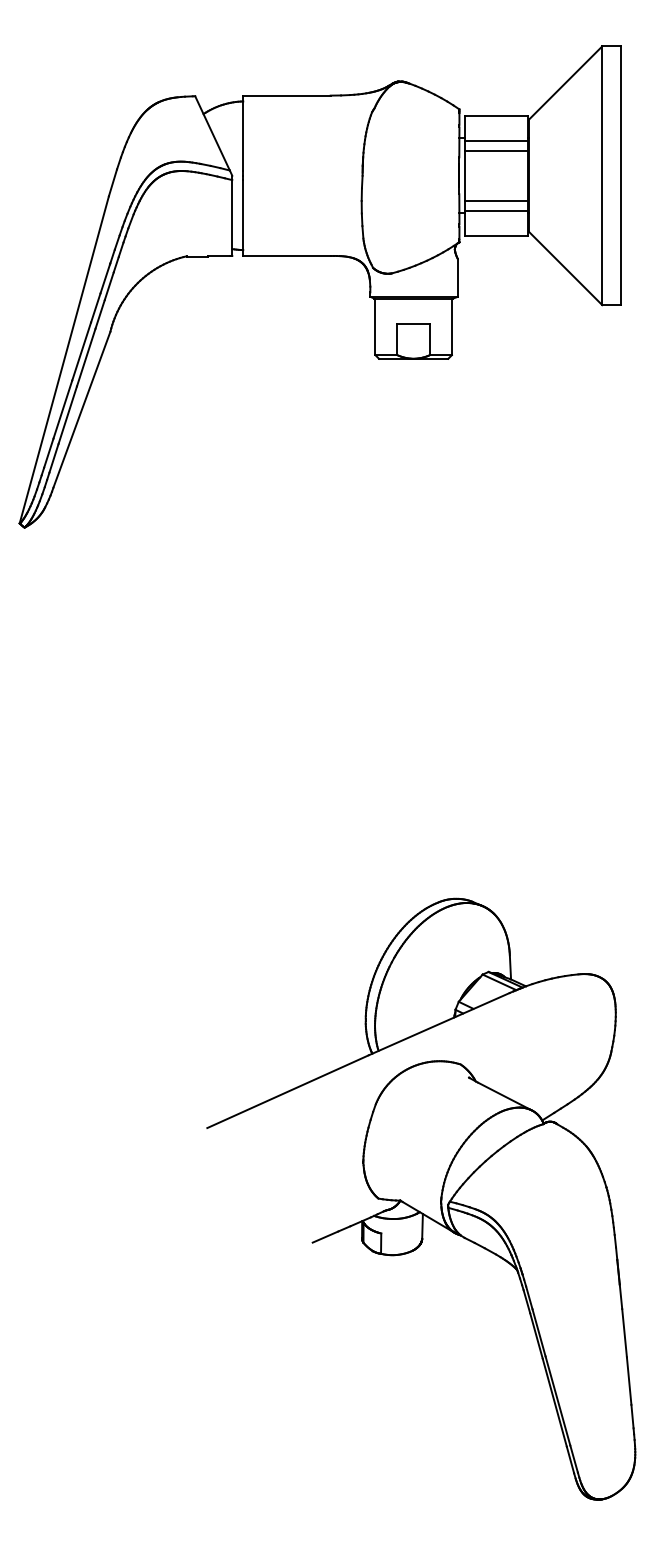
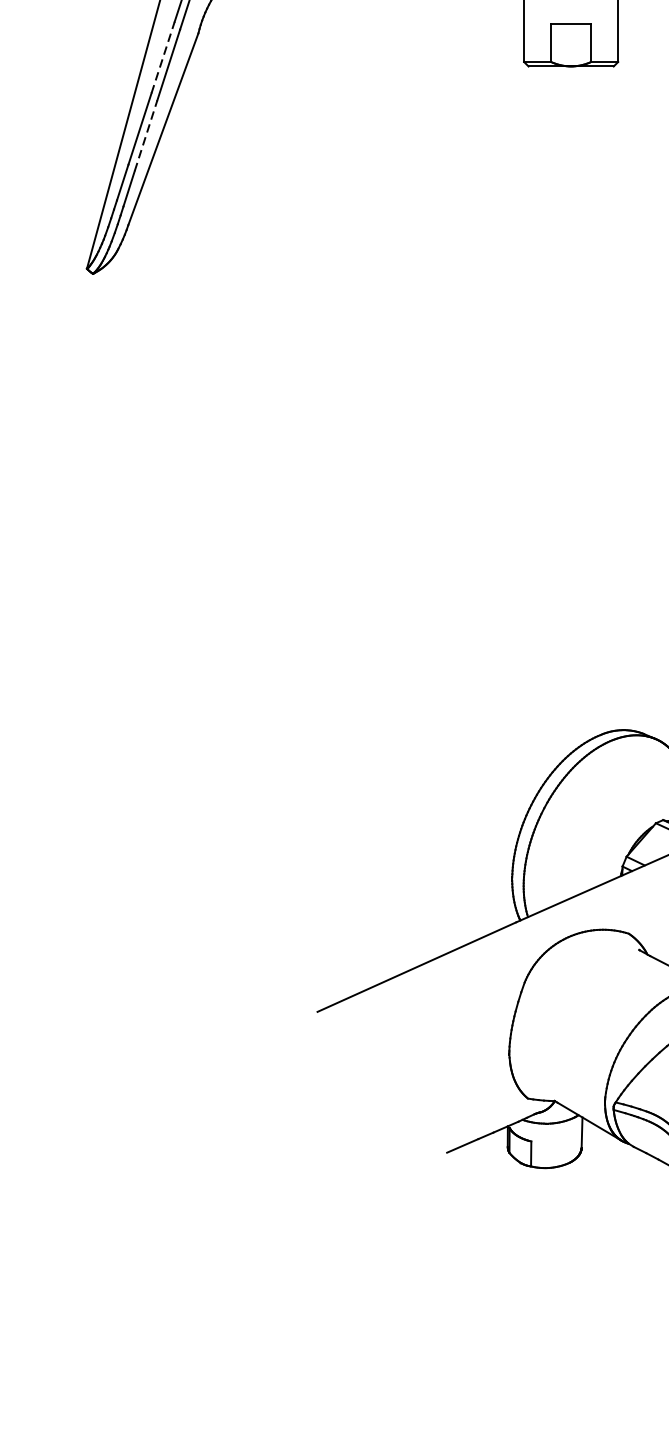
line: (81, 351) -> (162, 57), solid -> dashed
line: (67, 414) -> (145, 134), solid -> dashed

